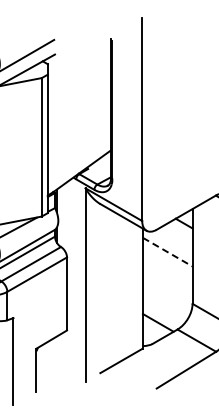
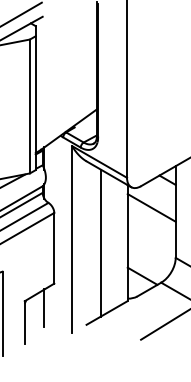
line: (167, 252) -> (151, 208), dashed -> solid
line: (115, 288) -> (101, 243), added
line: (56, 355) -> (44, 307), added

